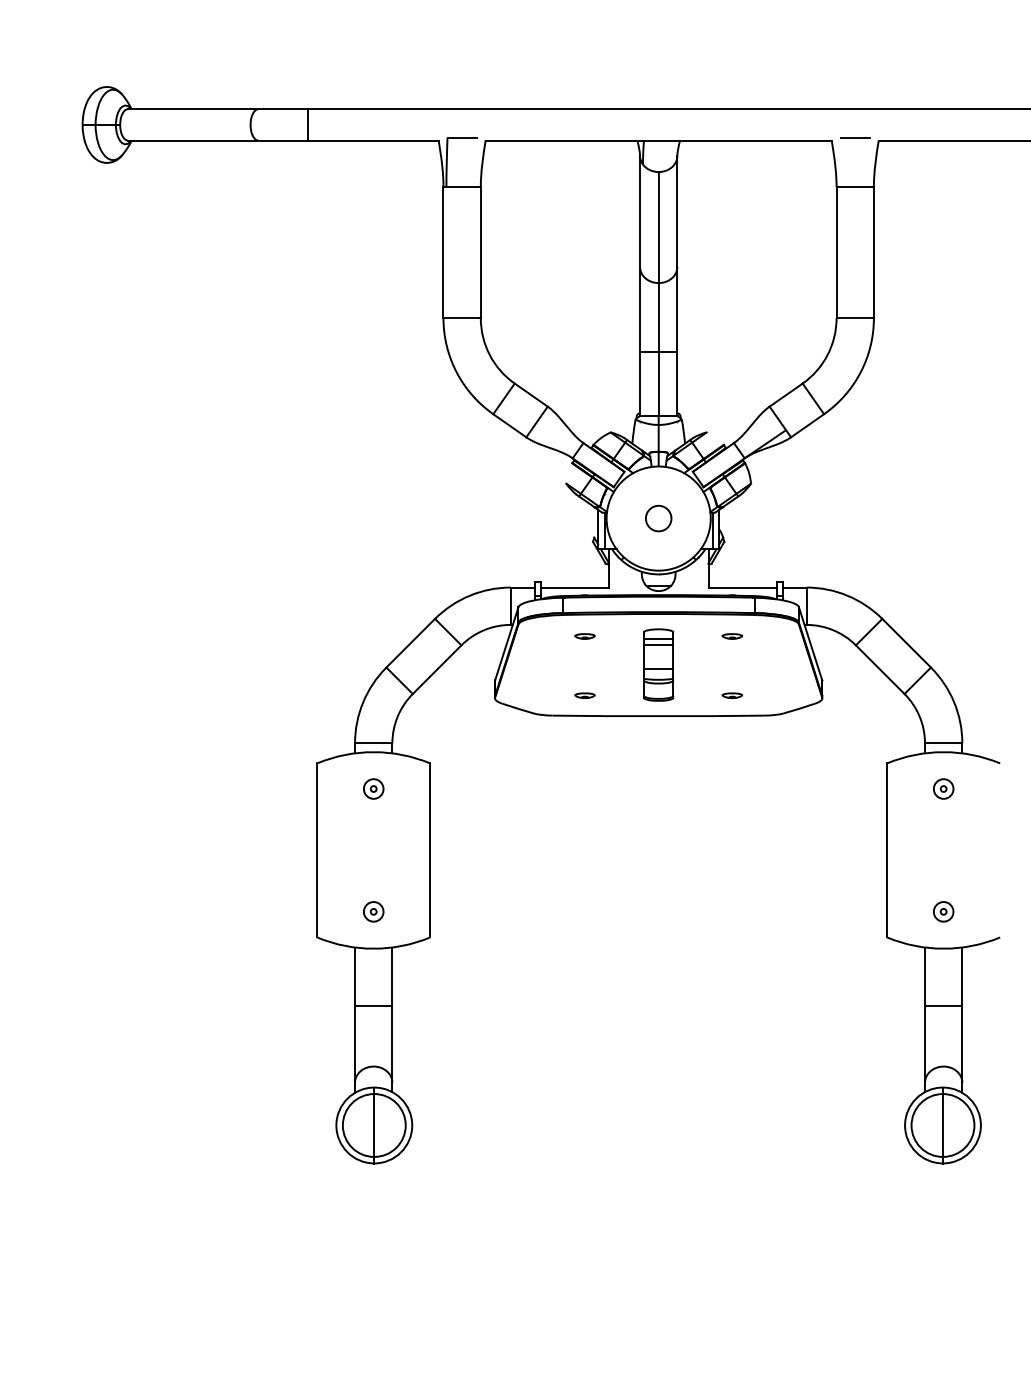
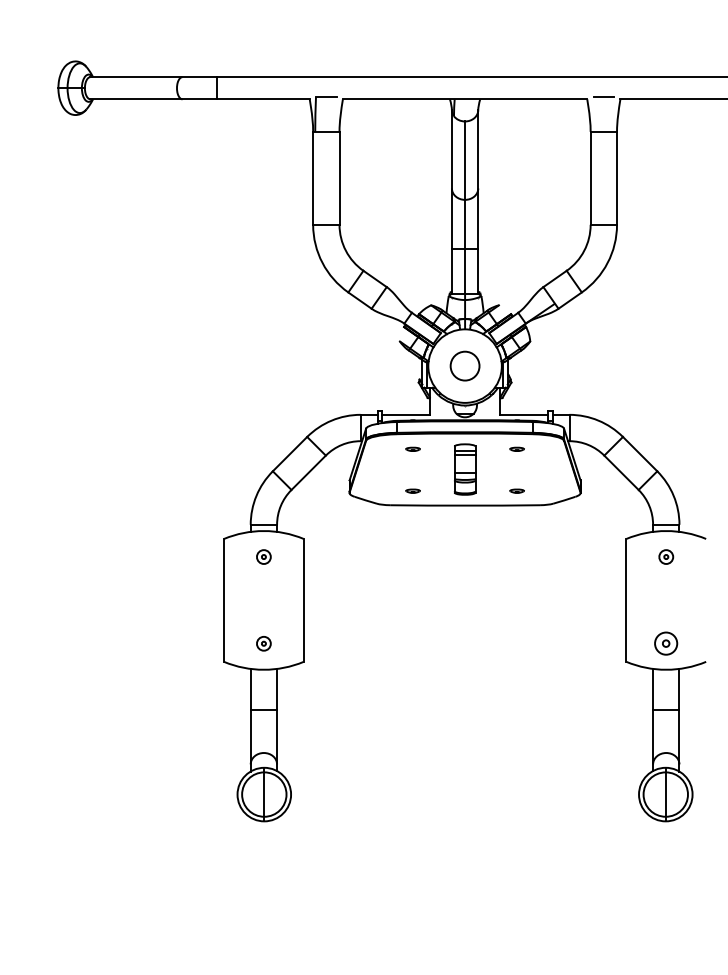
circle: (659, 519) -> (465, 366), size x1.6
part: (943, 911) -> (666, 643), size x1.6

